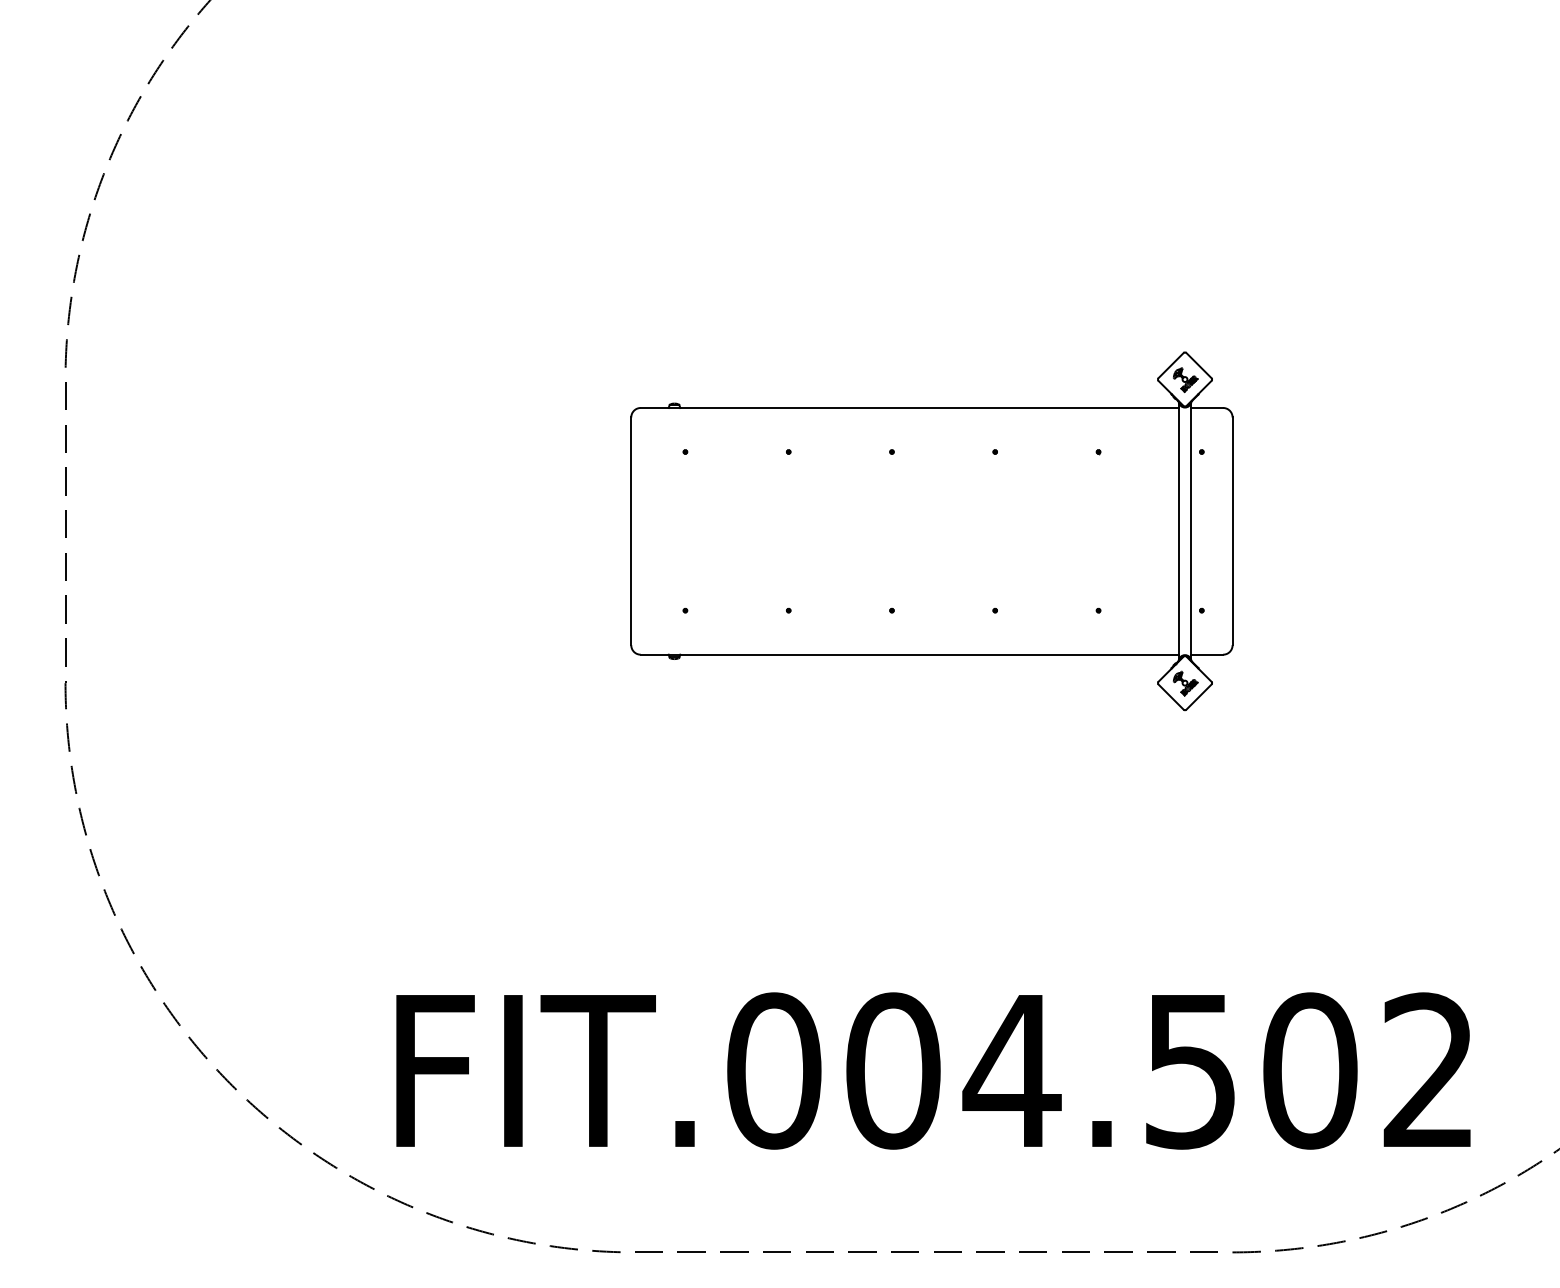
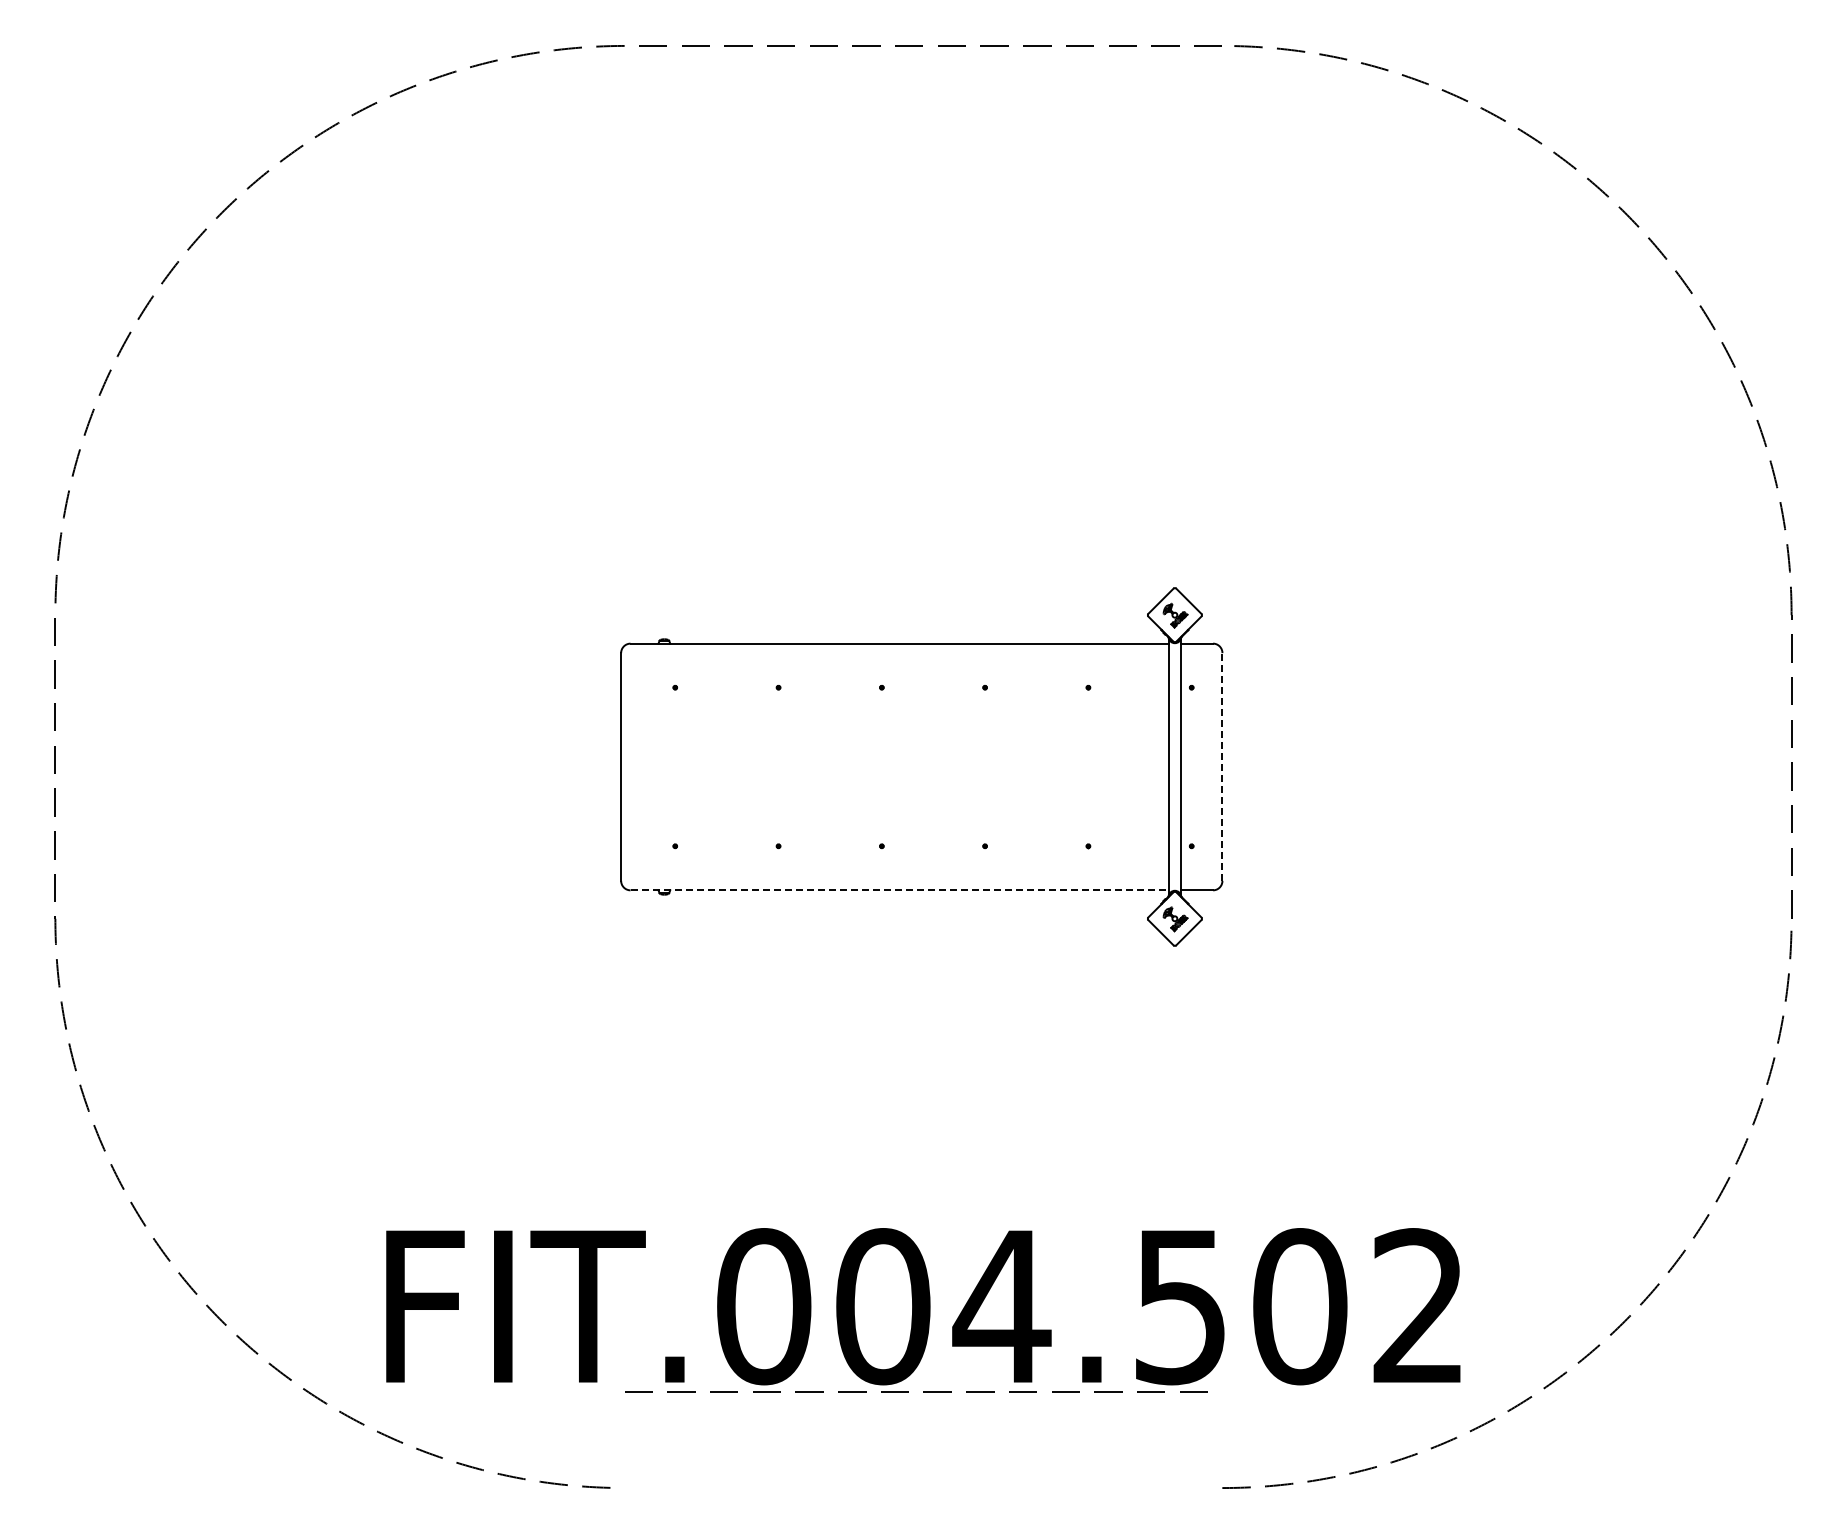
line: (1232, 531) -> (1222, 767), solid -> dashed
line: (909, 654) -> (899, 890), solid -> dashed
line: (933, 1251) -> (923, 1391), moved

